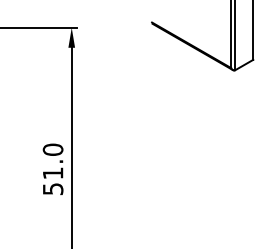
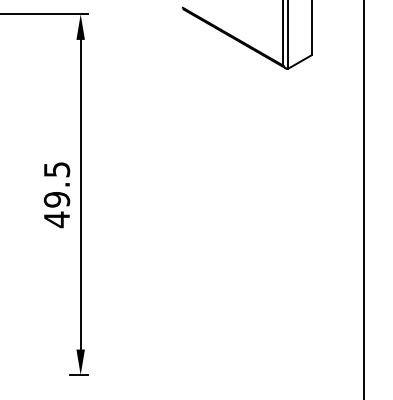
text: (52, 169) -> (56, 194), 51.0 -> 49.5

